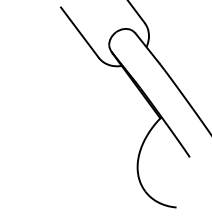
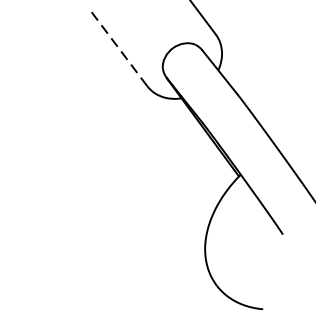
line: (79, 32) -> (118, 48), solid -> dashed

